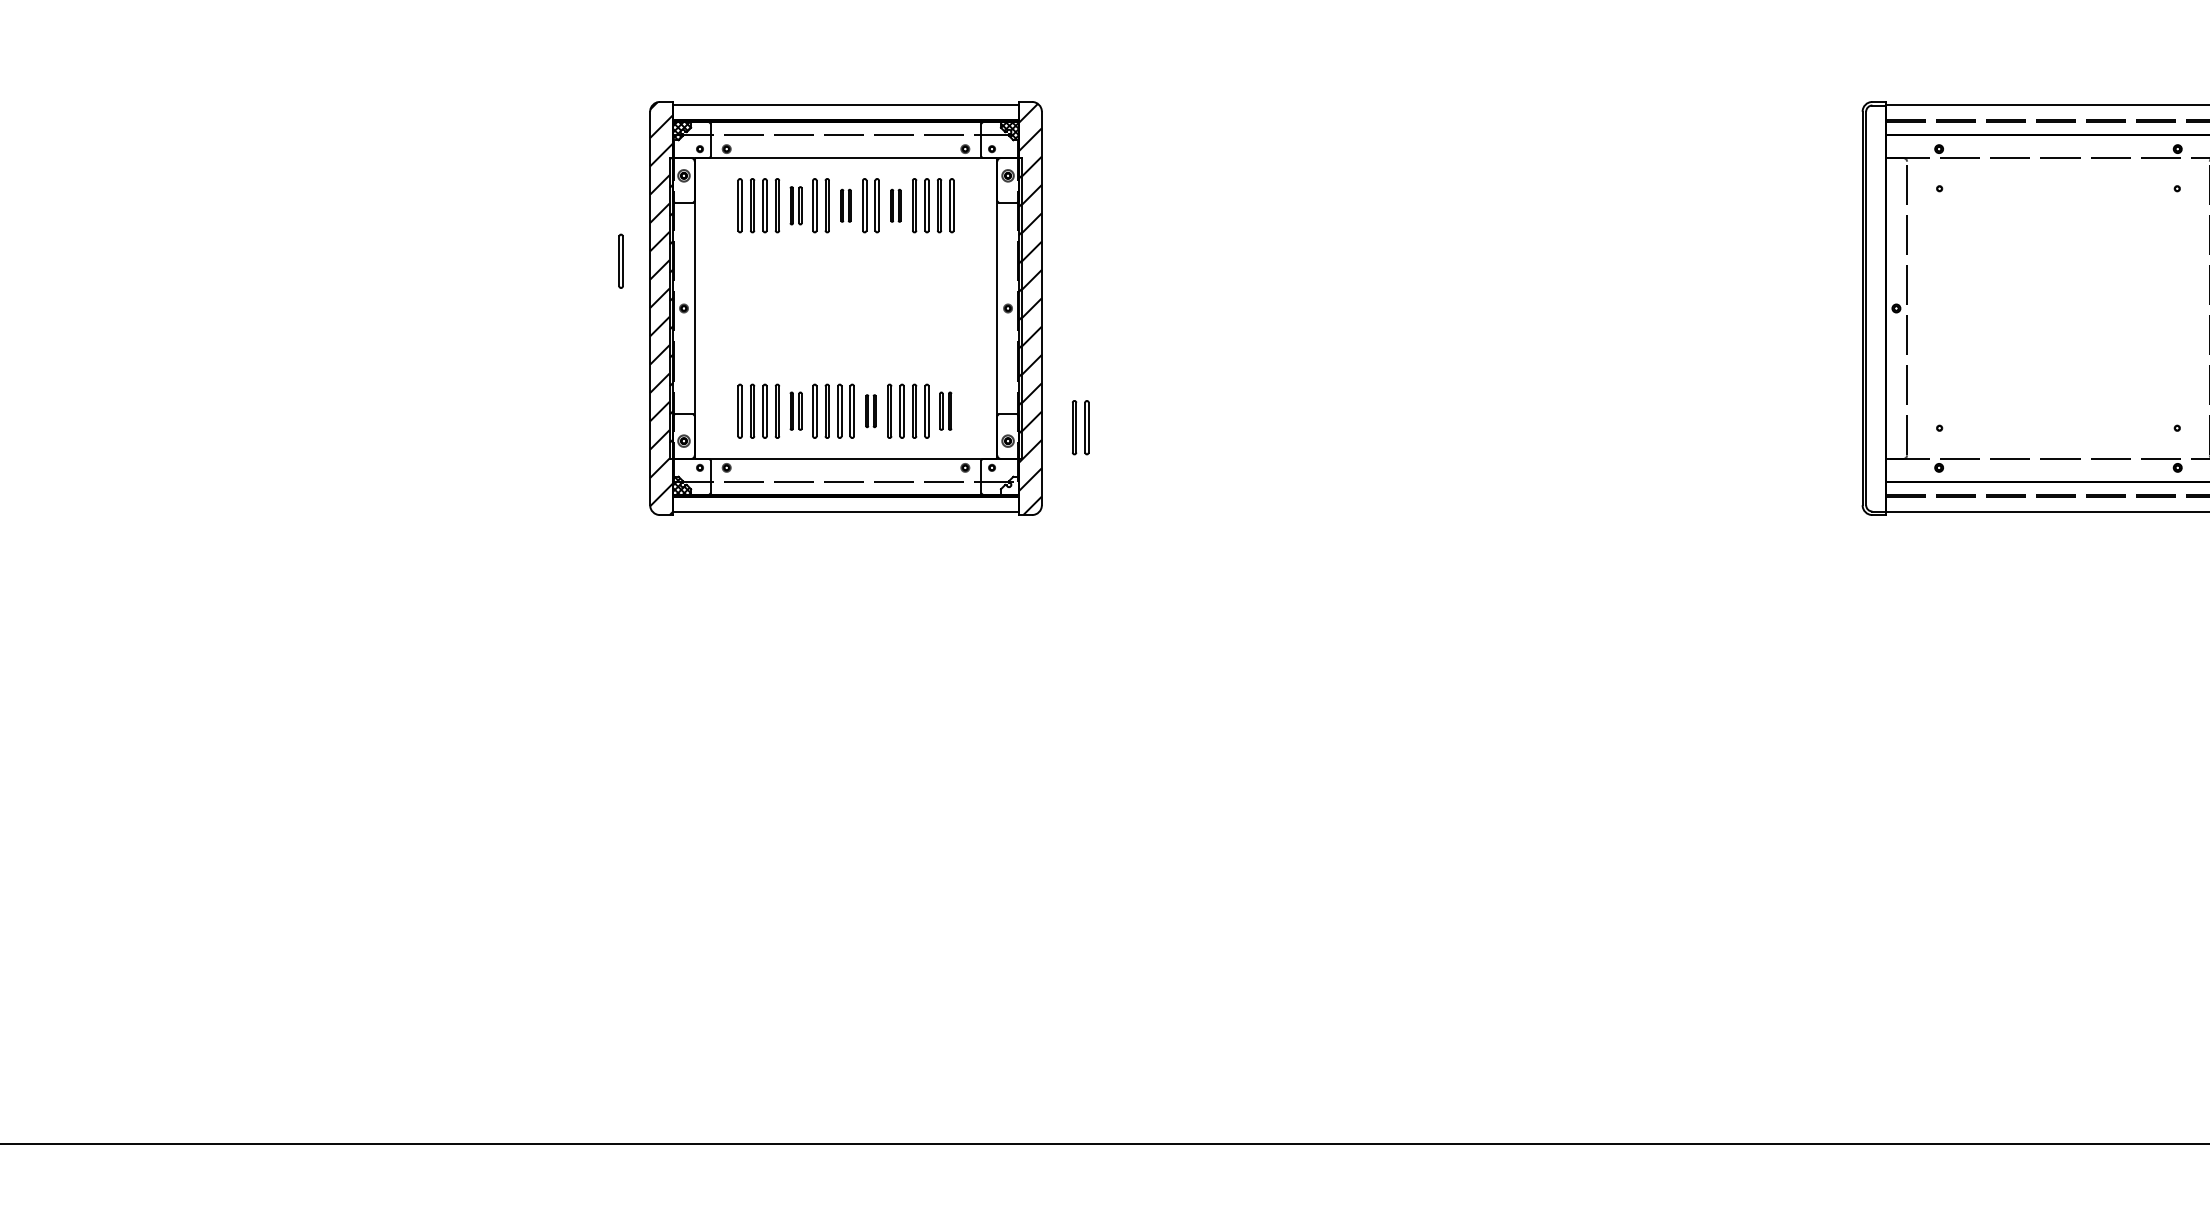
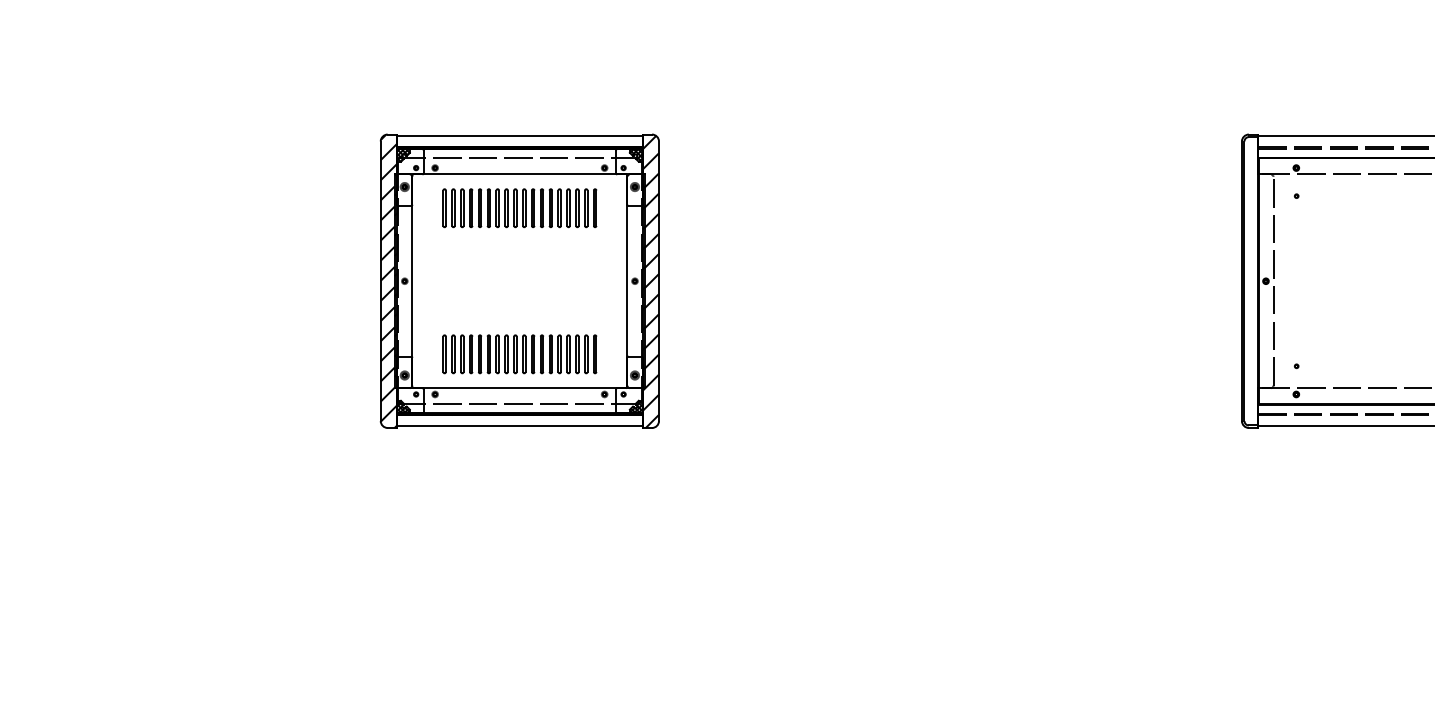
part: (795, 205) -> (483, 208), size x1.43
part: (845, 205) -> (519, 208), size x1.67
part: (895, 205) -> (555, 208), size x1.67
part: (620, 260) -> (359, 247), removed
part: (795, 410) -> (483, 353), size x1.43
part: (870, 410) -> (537, 353), size x1.67
part: (945, 410) -> (590, 353), size x1.43
part: (1080, 427) -> (686, 365), removed
hatch: (1009, 485) -> (635, 406), added

